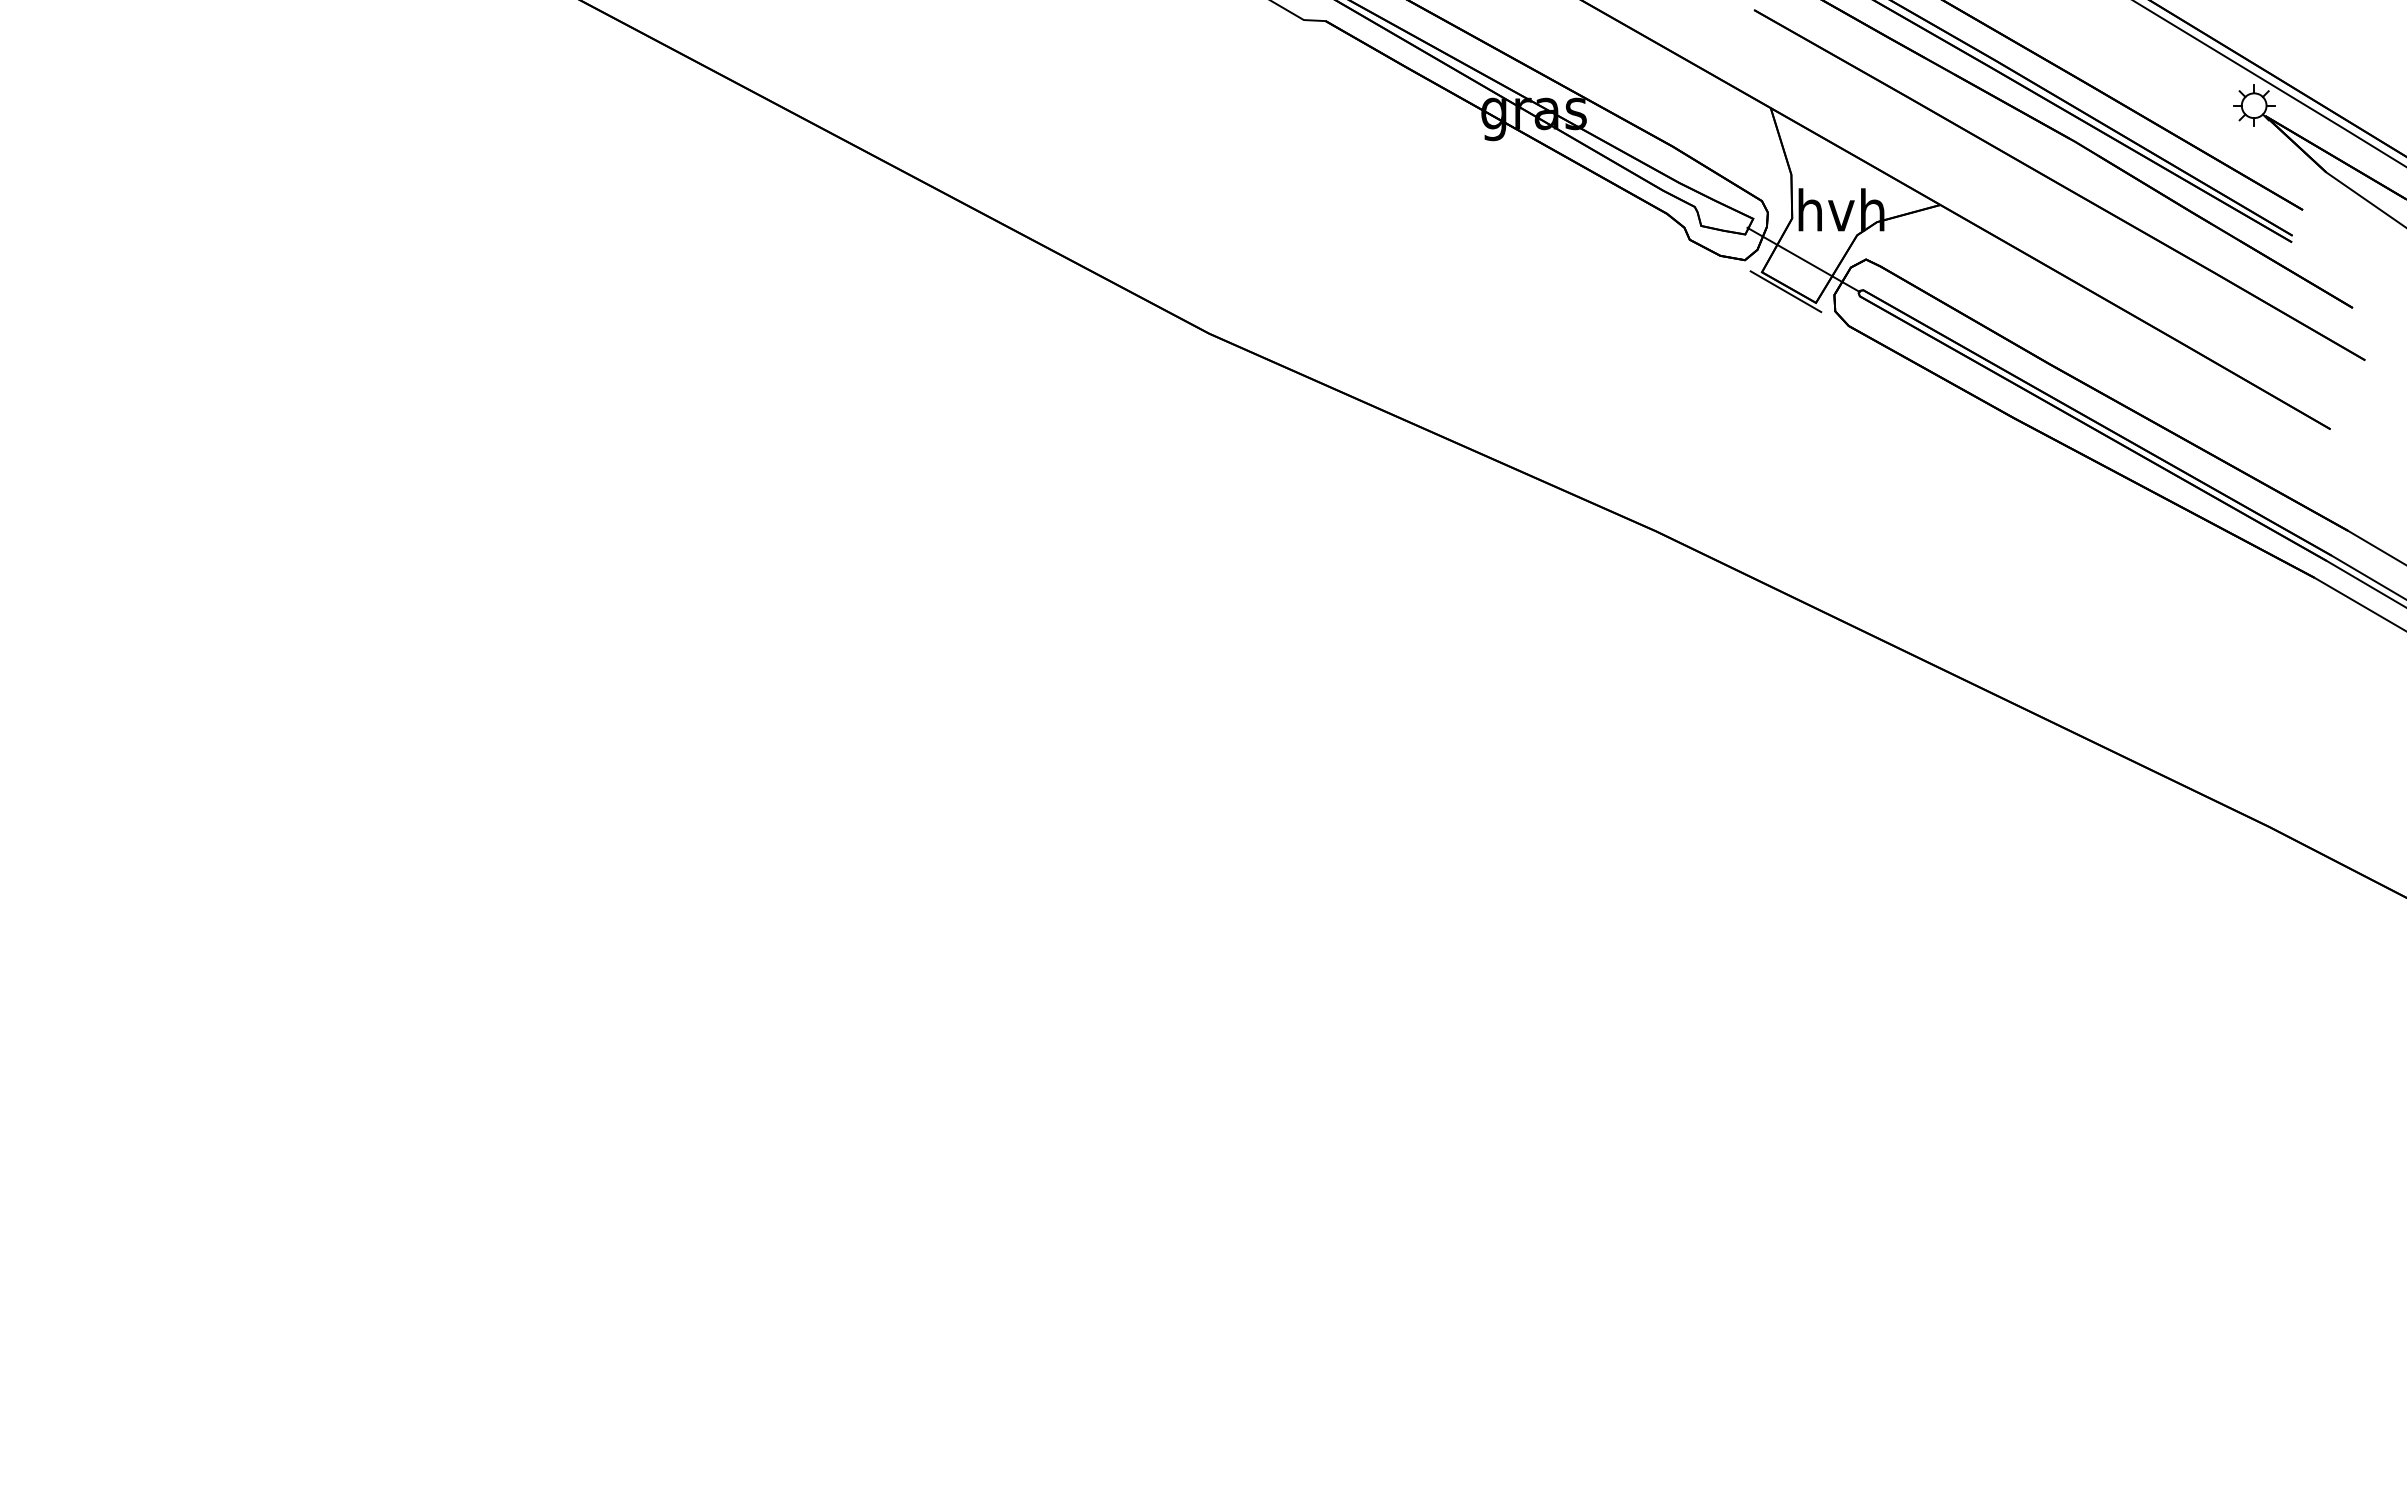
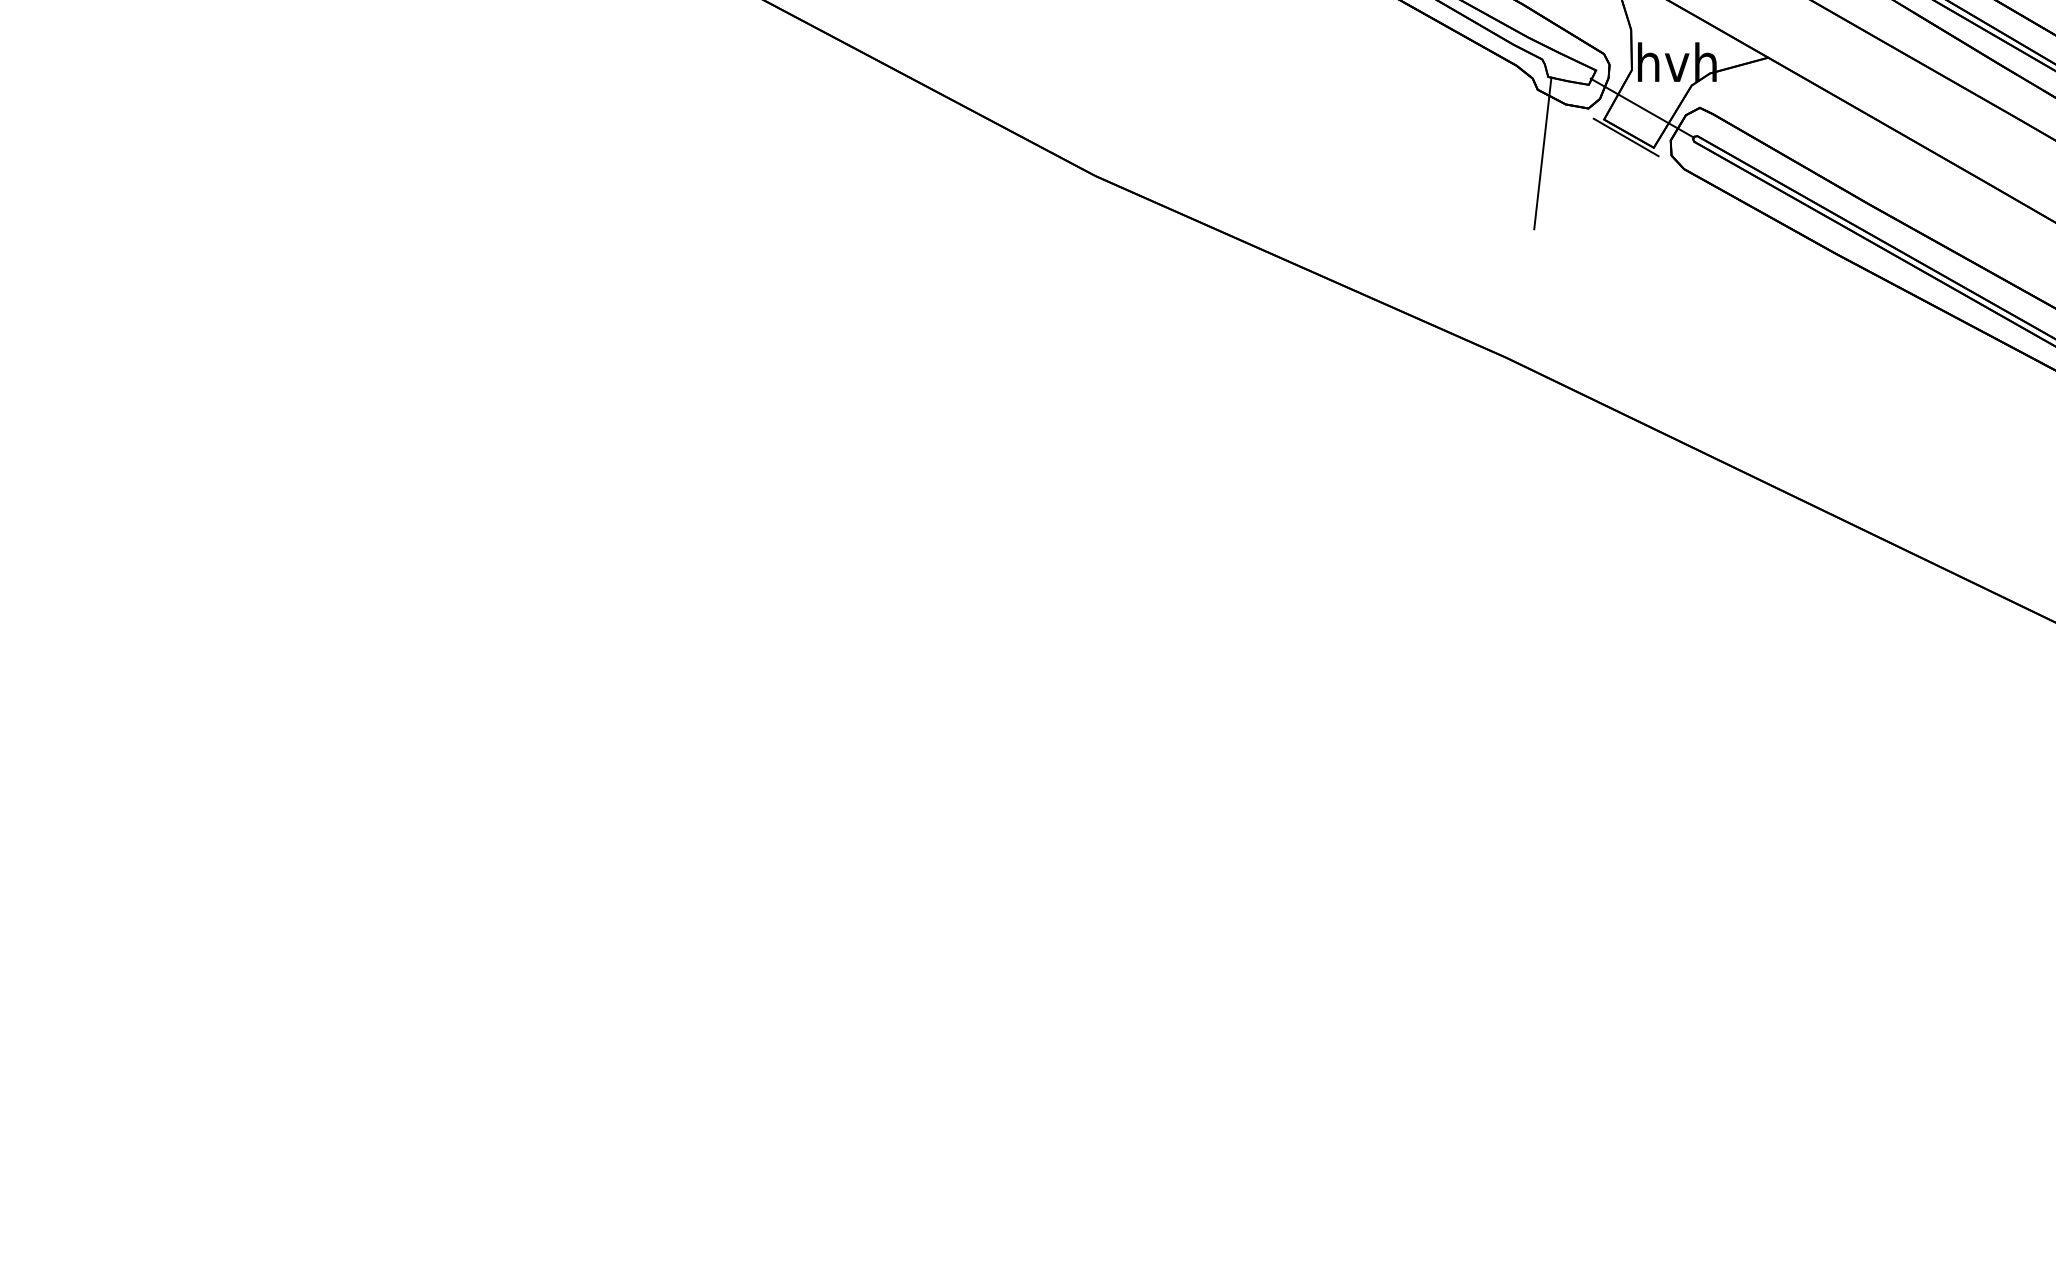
line: (1695, 308) -> (1542, 152), added

